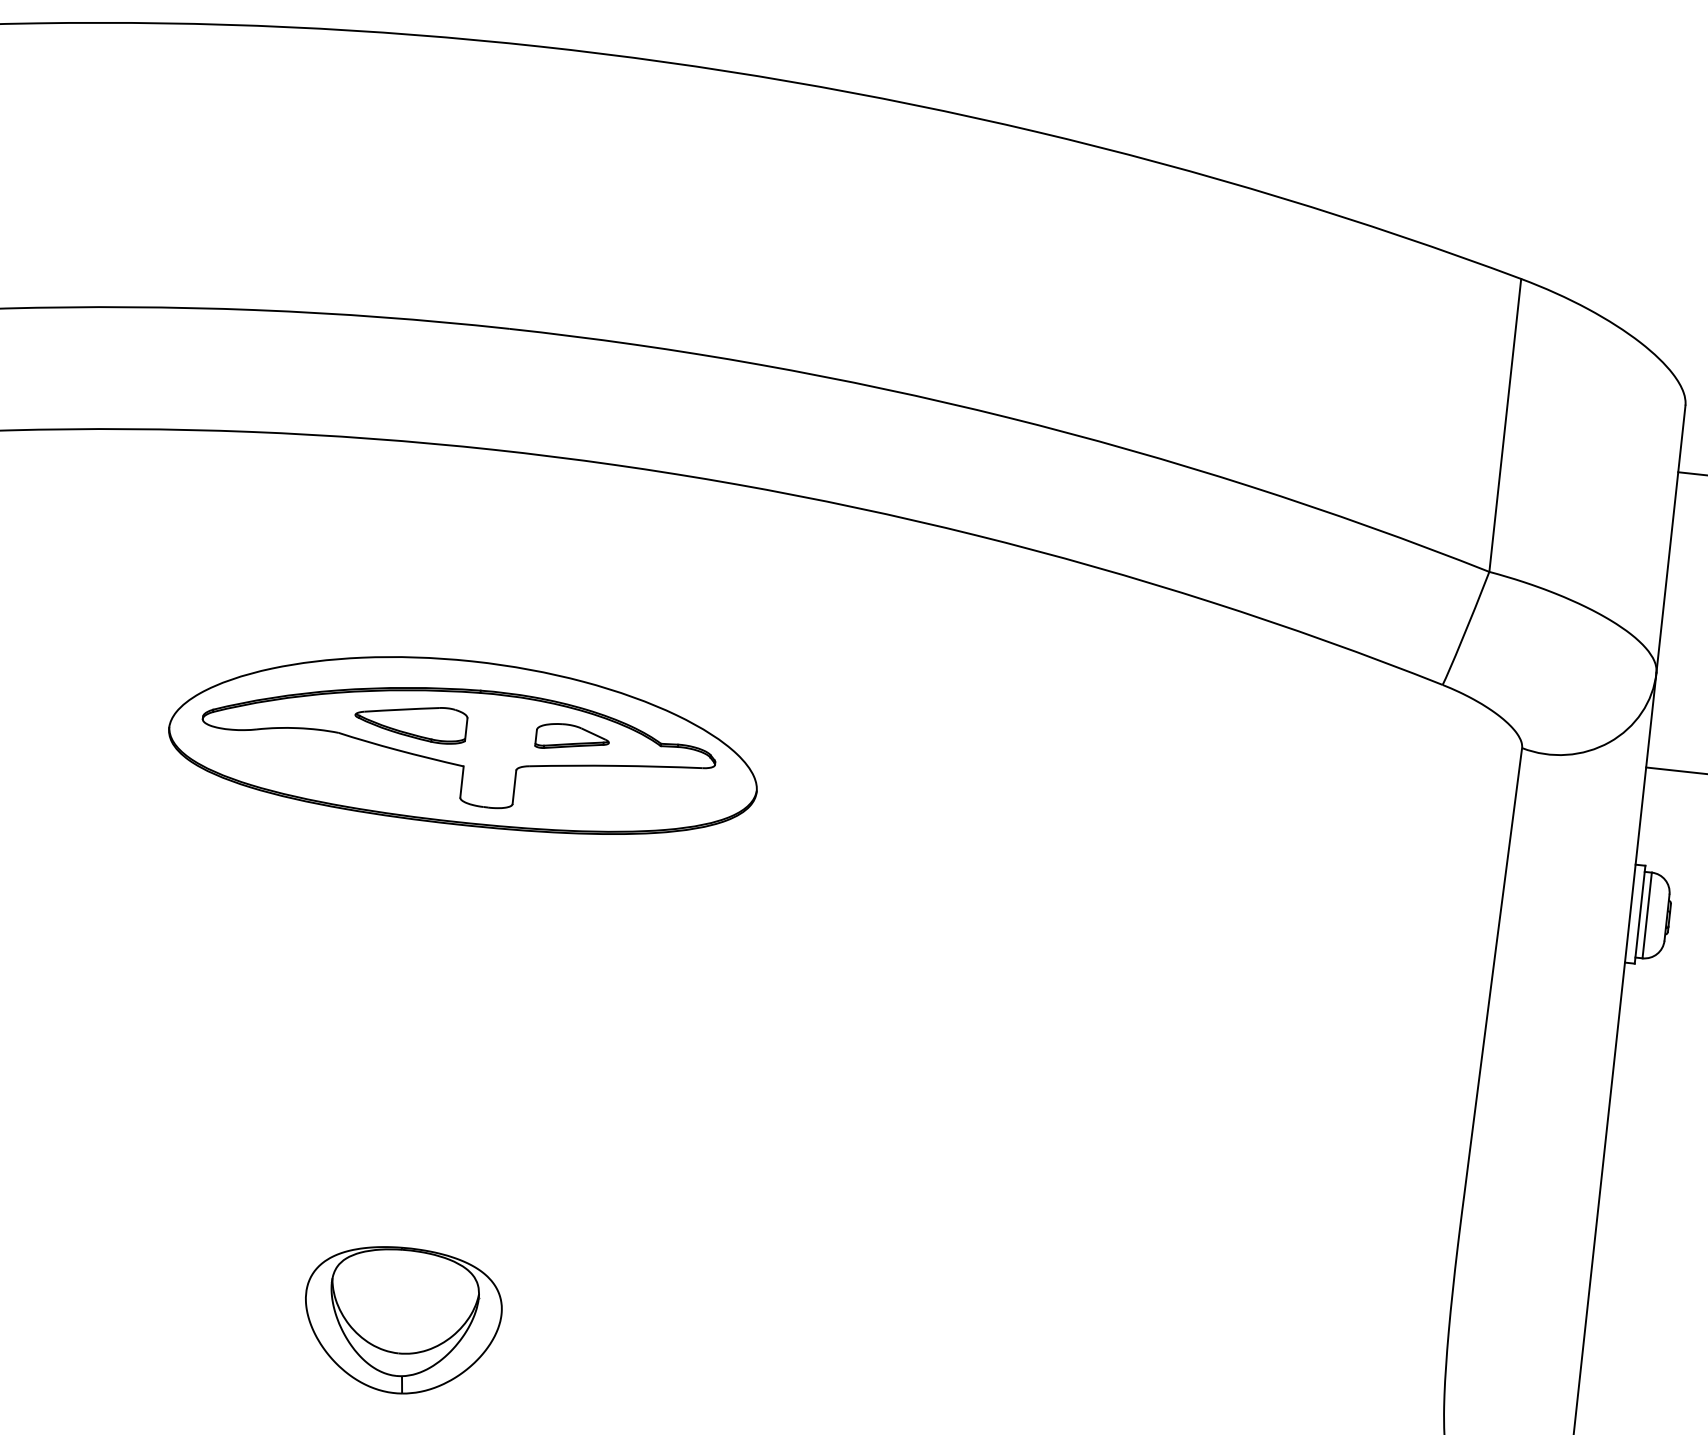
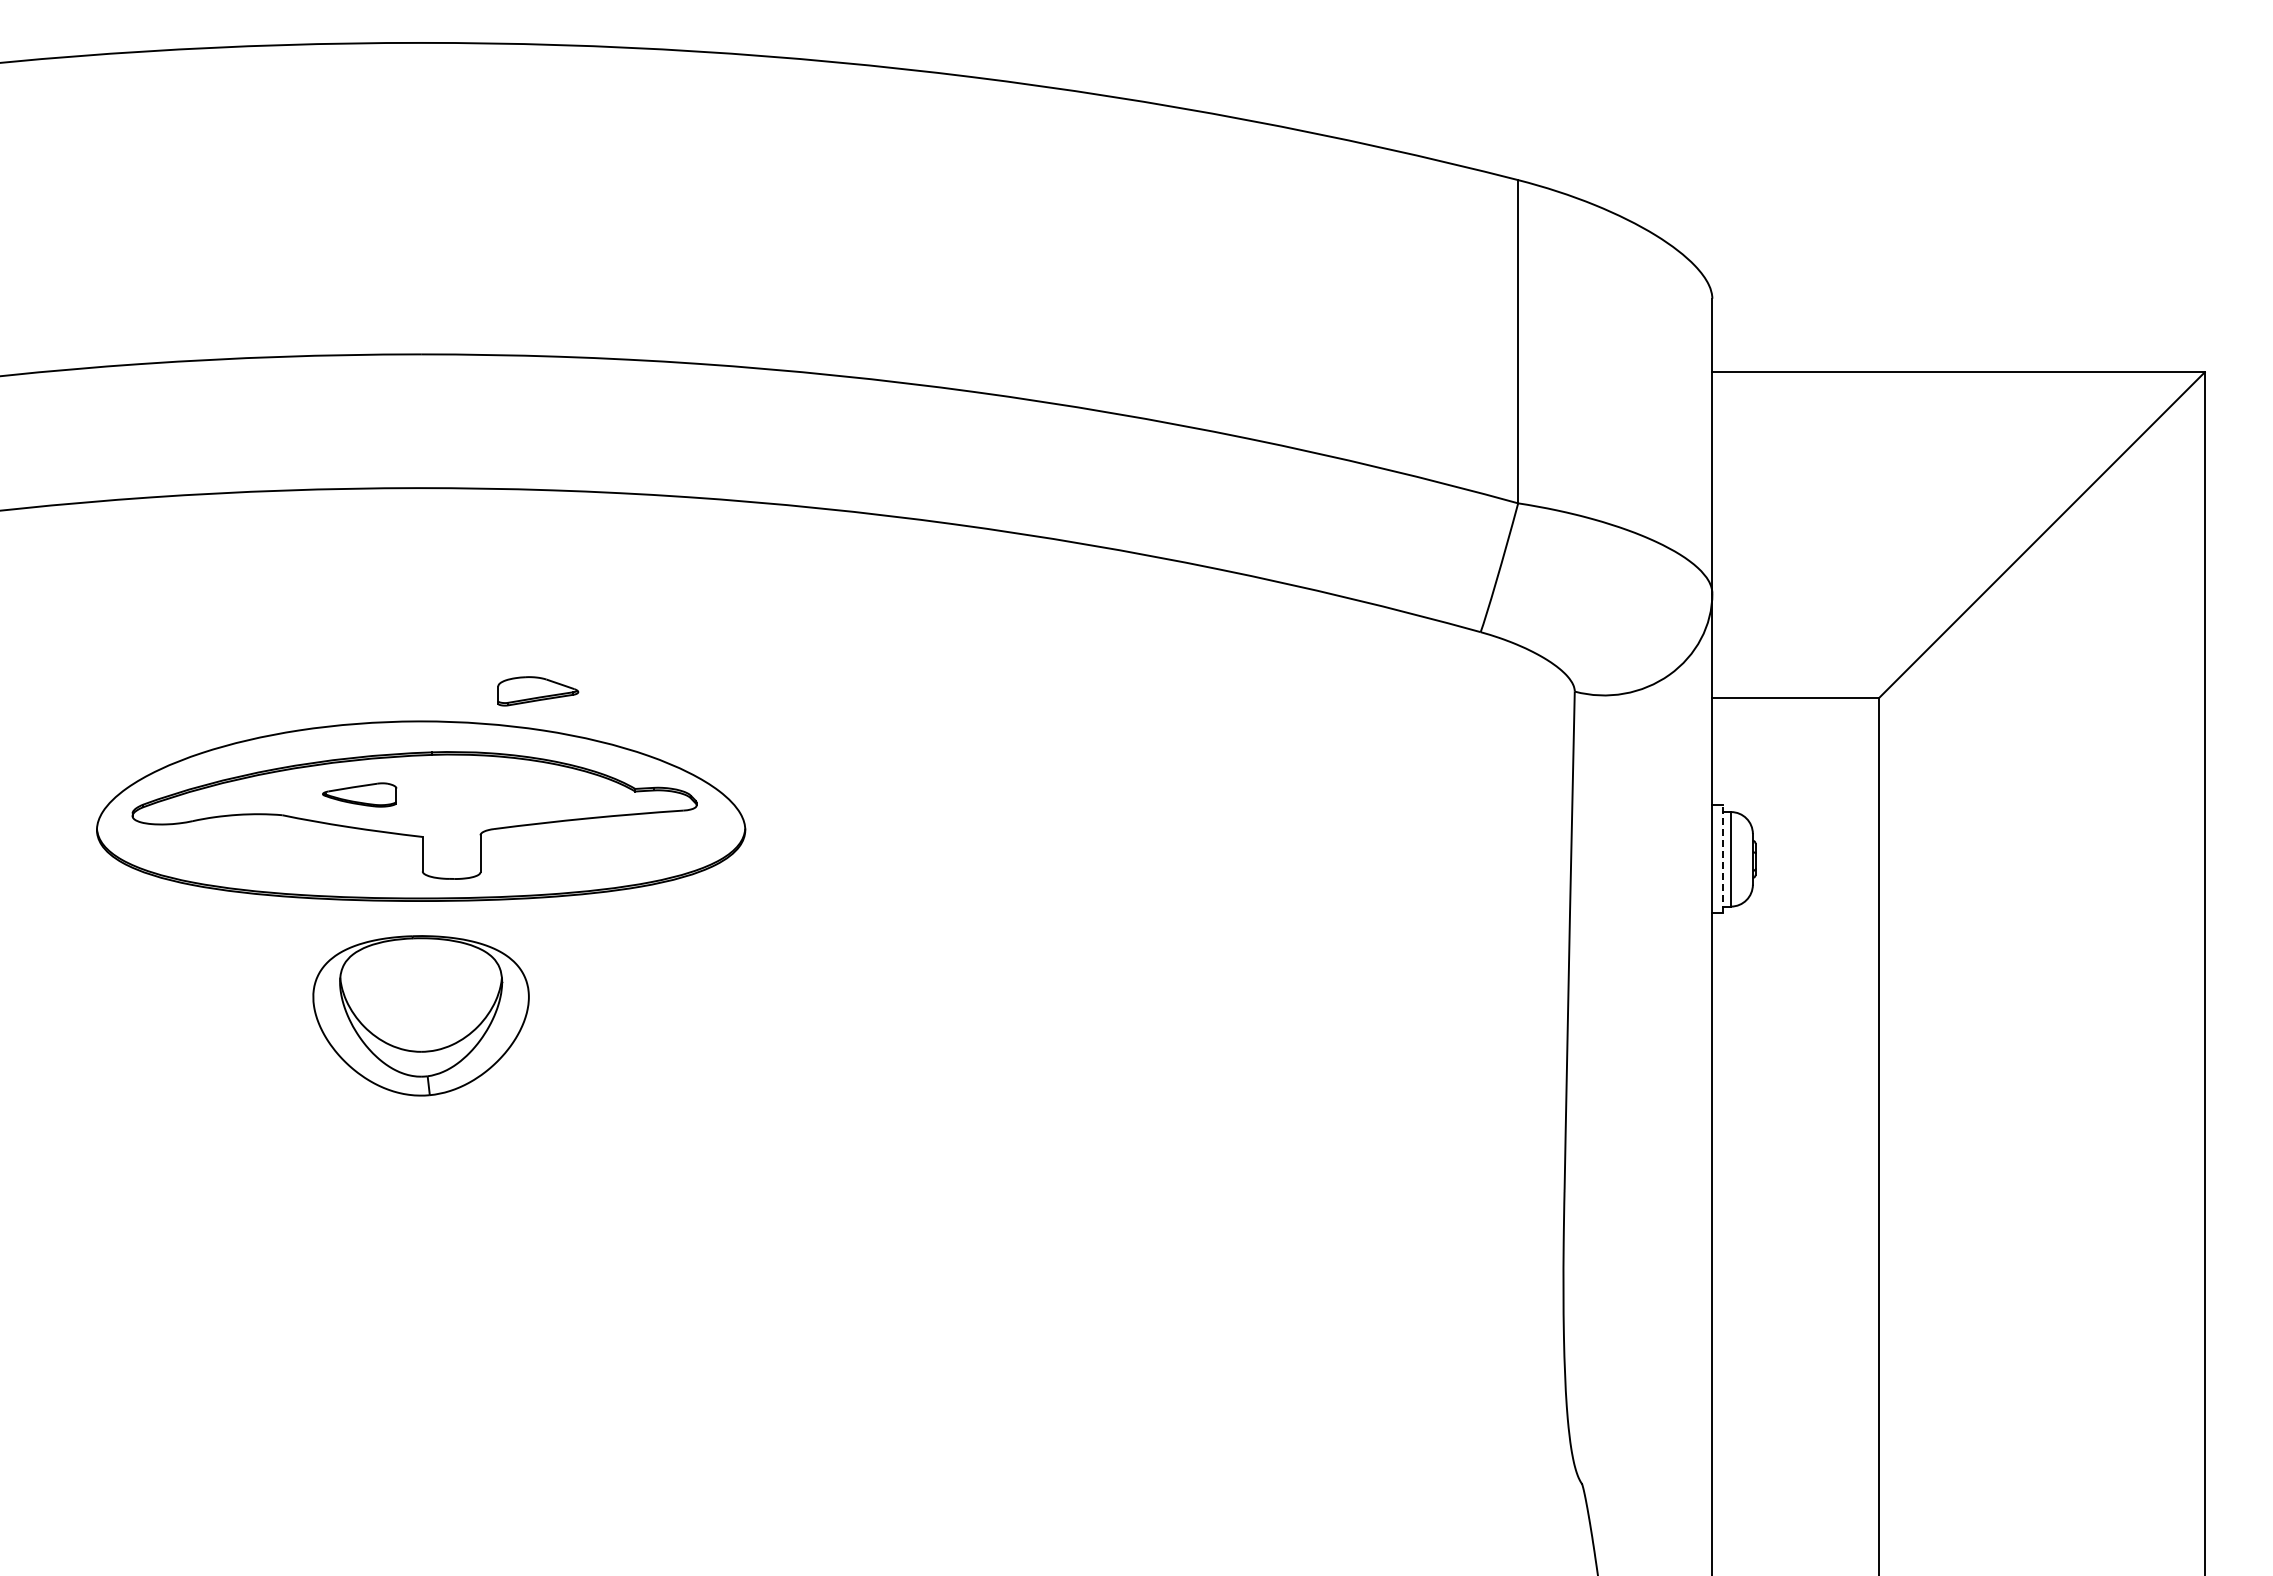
part: (410, 721) -> (359, 794), size x0.6
part: (572, 738) -> (538, 691), moved
line: (1640, 913) -> (1723, 858), solid -> dashed
part: (401, 1320) -> (420, 1015), moved

